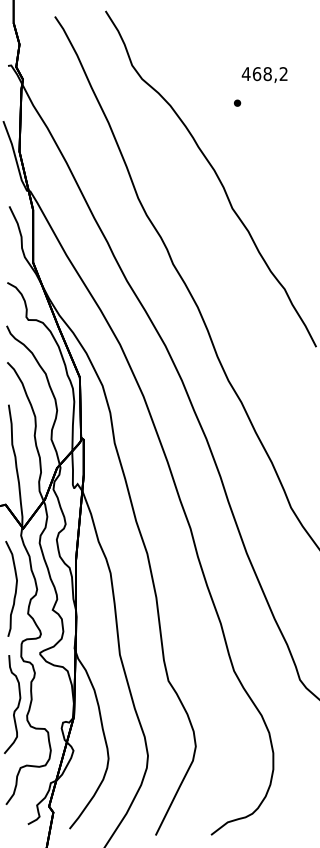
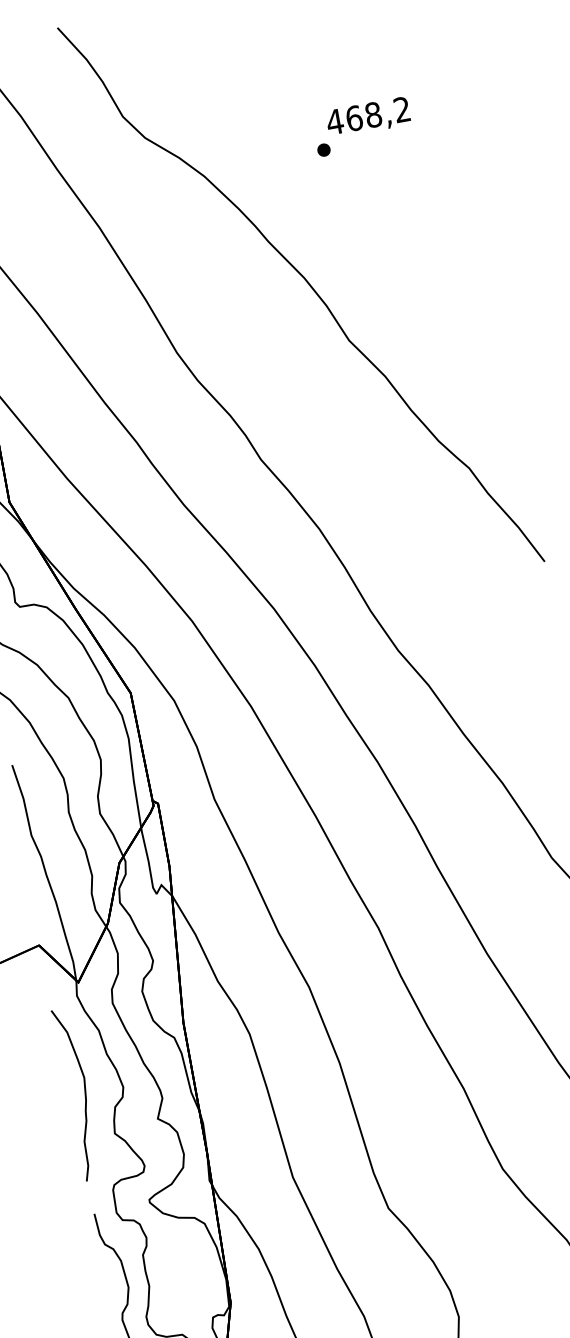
text: (264, 74) -> (367, 116), moved

